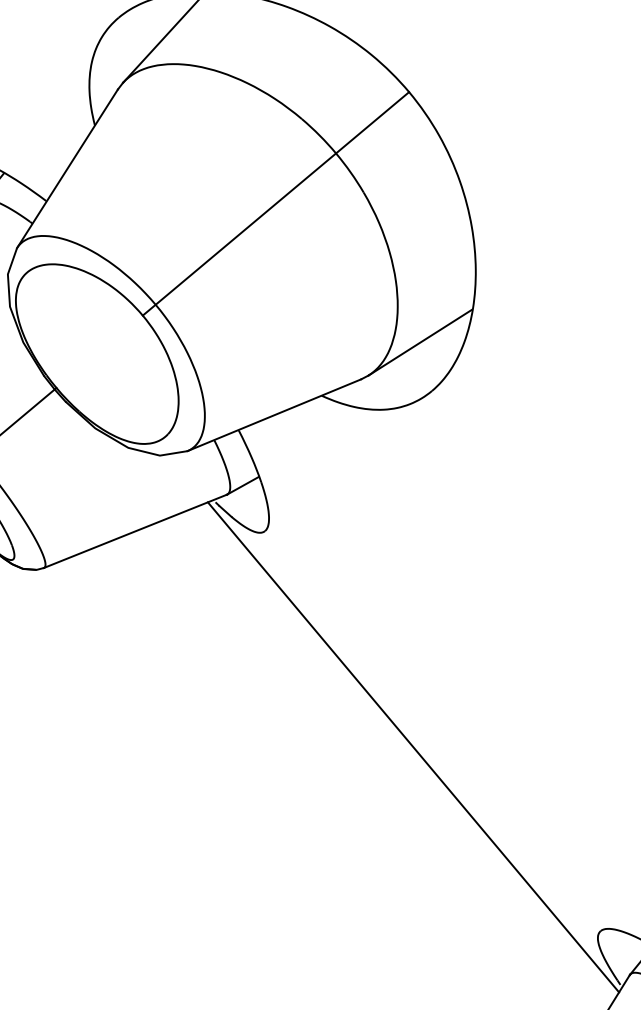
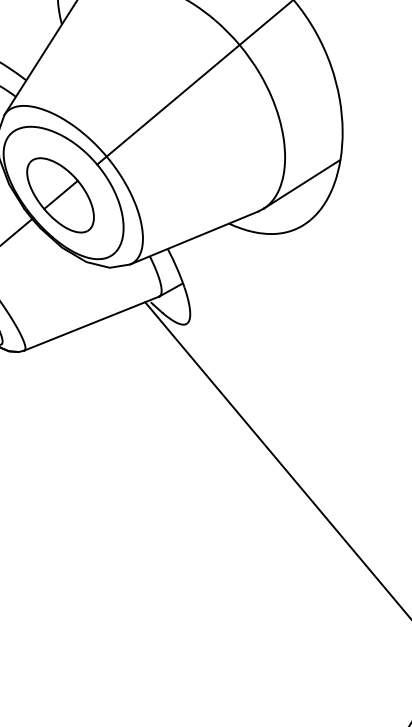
part: (92, 357) -> (60, 195), added

